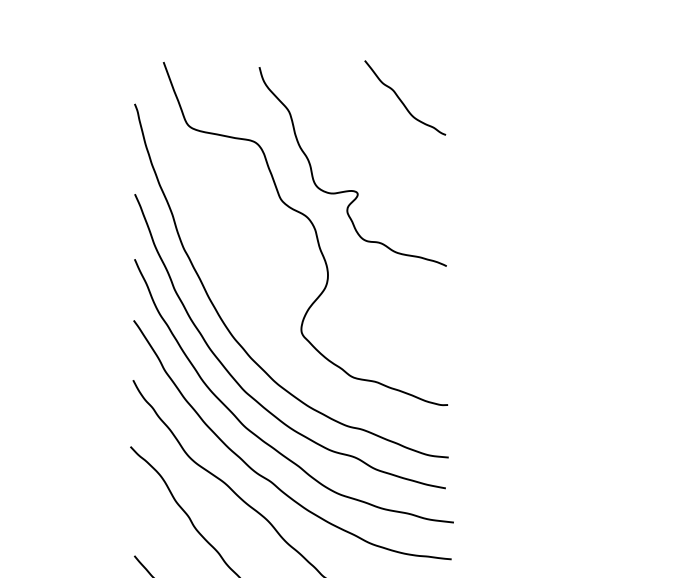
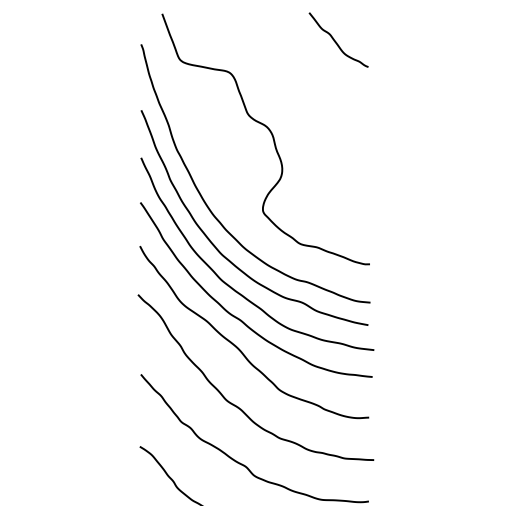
curve: (352, 190) -> (300, 107), removed

